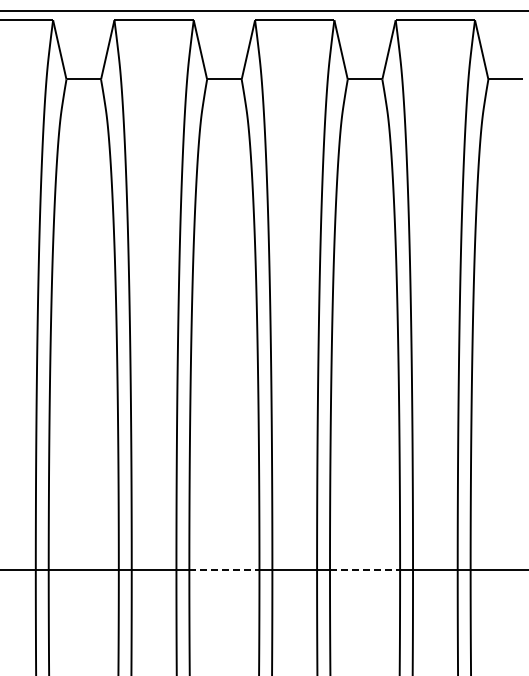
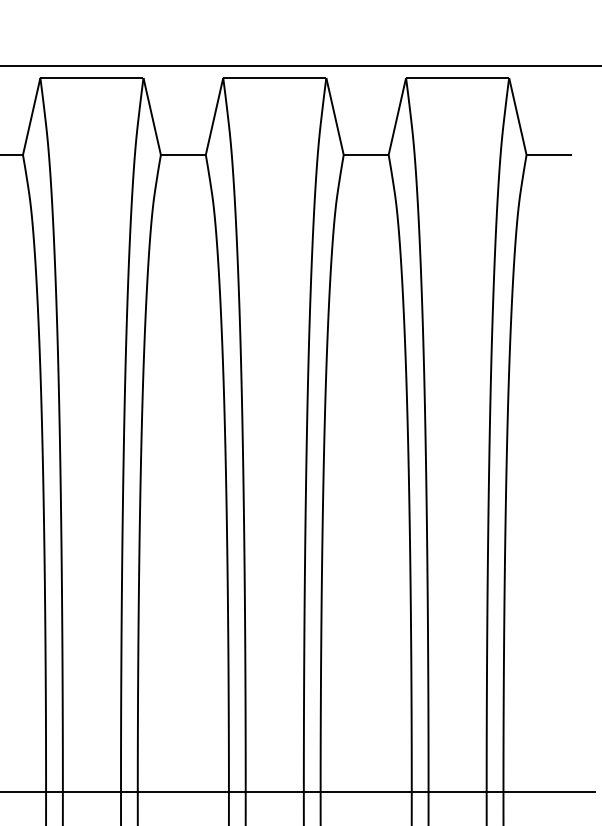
line: (224, 569) -> (183, 792), dashed -> solid
line: (365, 569) -> (366, 792), dashed -> solid

